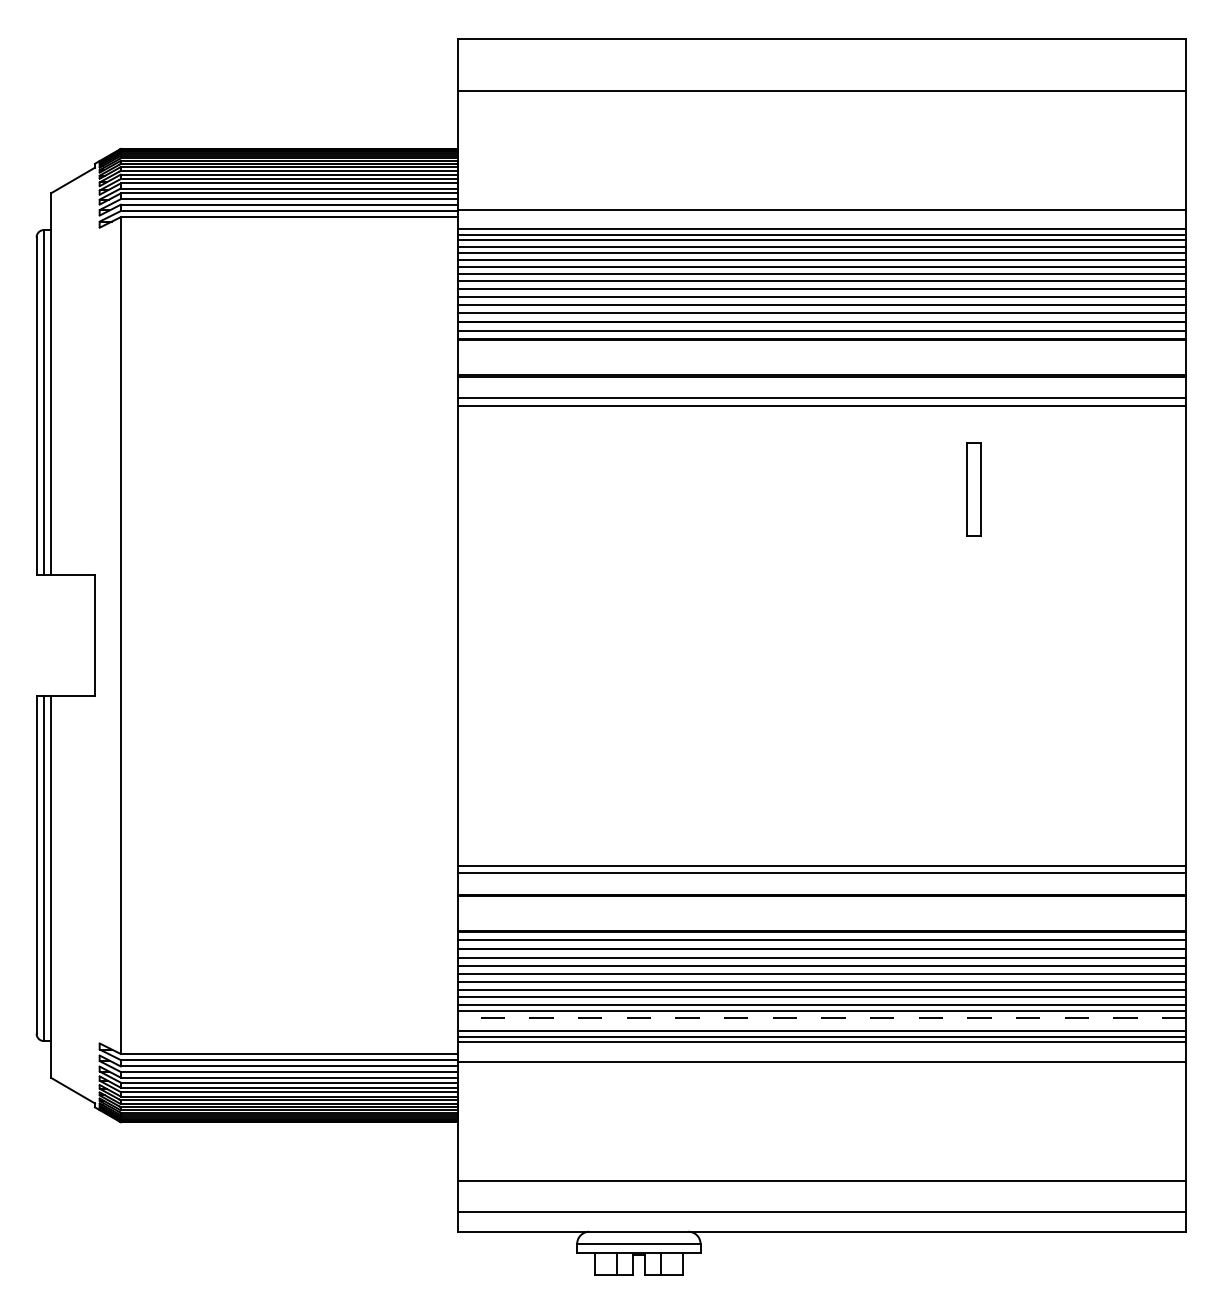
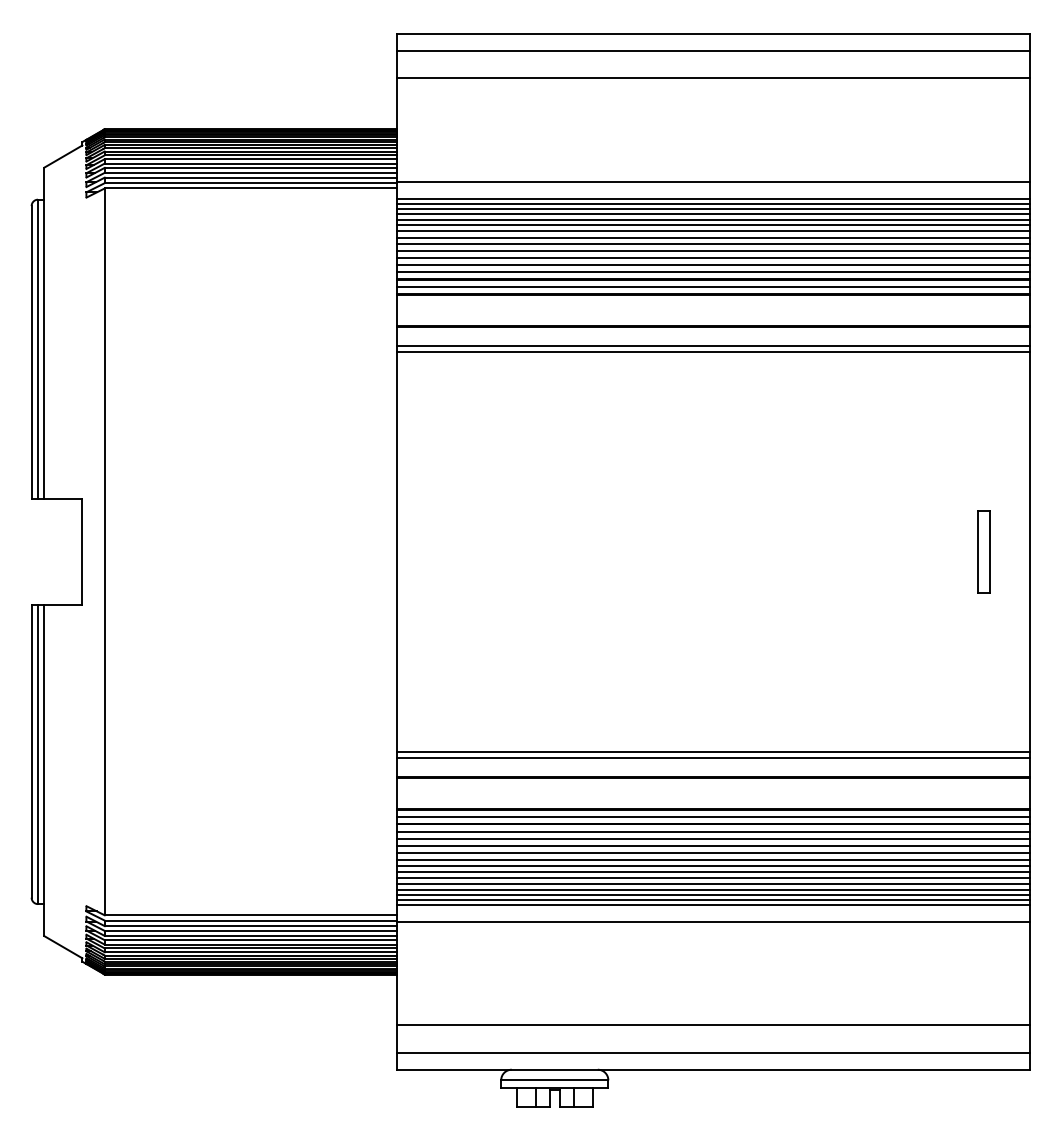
line: (821, 58) -> (713, 50), added
part: (973, 489) -> (983, 551), moved
line: (821, 1018) -> (713, 884), dashed -> solid
line: (821, 1024) -> (713, 889), added

